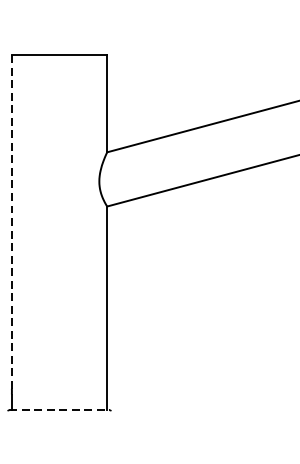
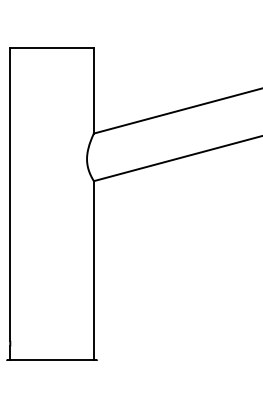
line: (12, 222) -> (10, 195), dashed -> solid
line: (59, 410) -> (52, 360), dashed -> solid

